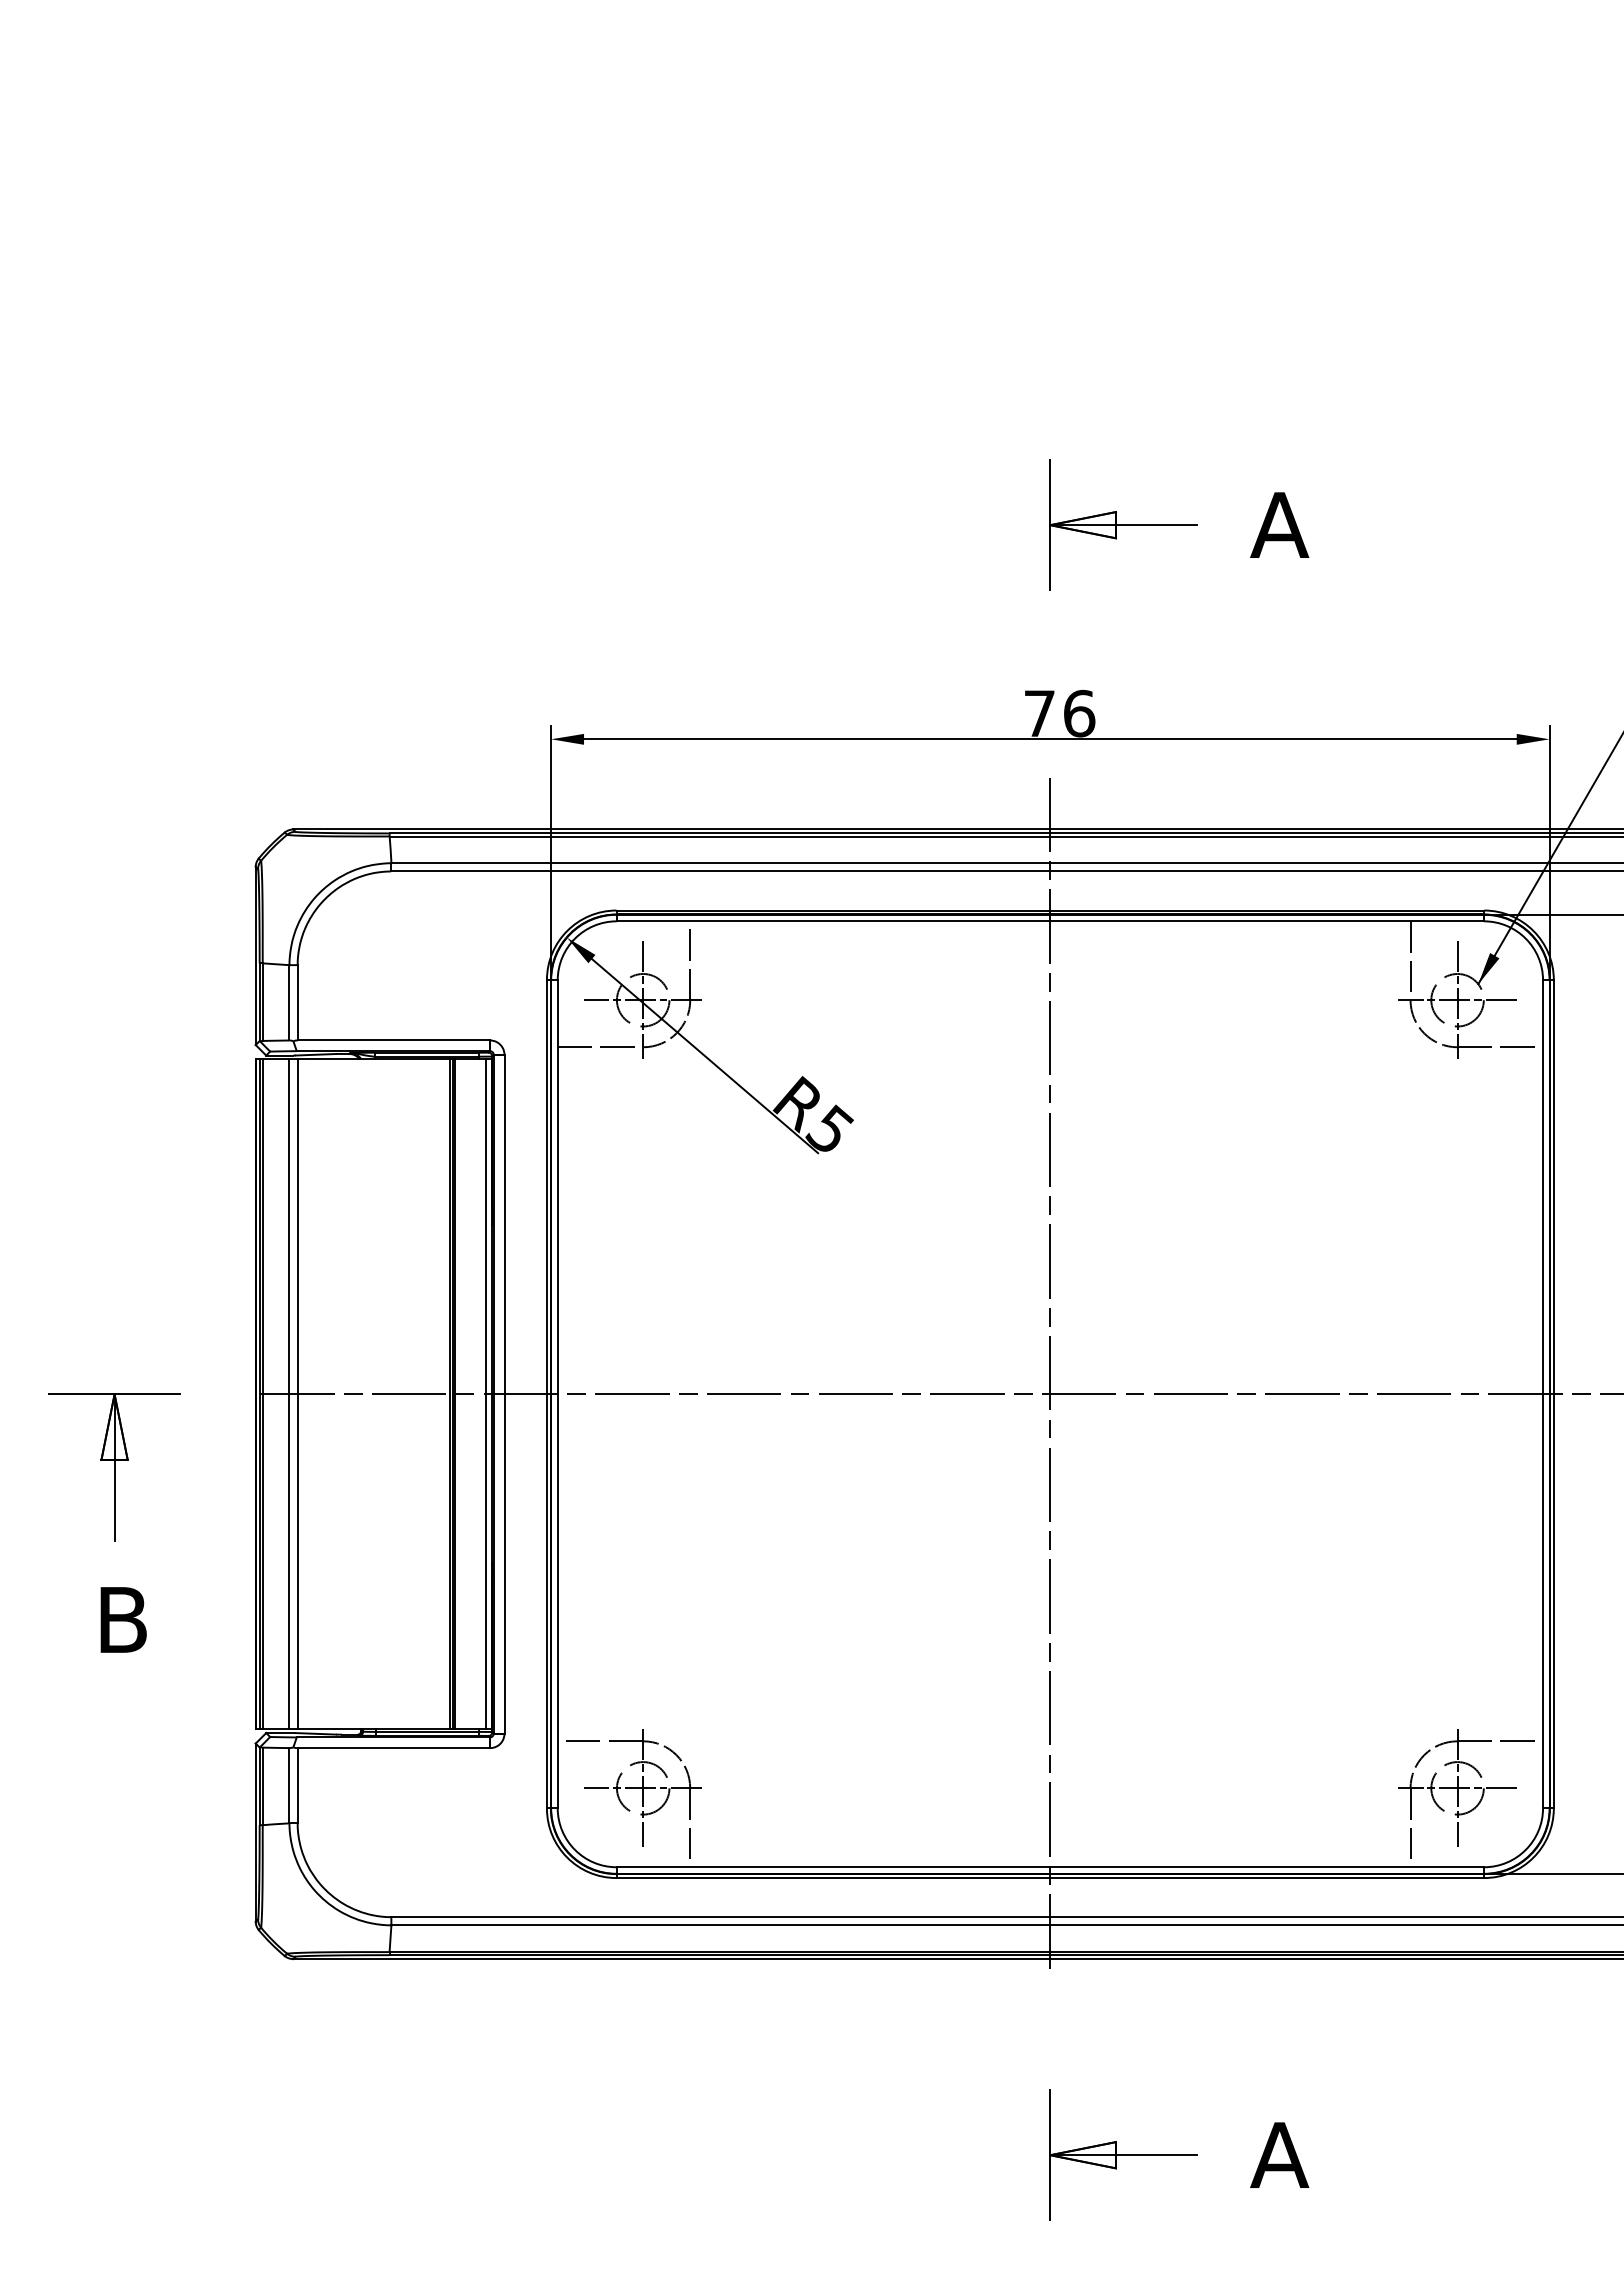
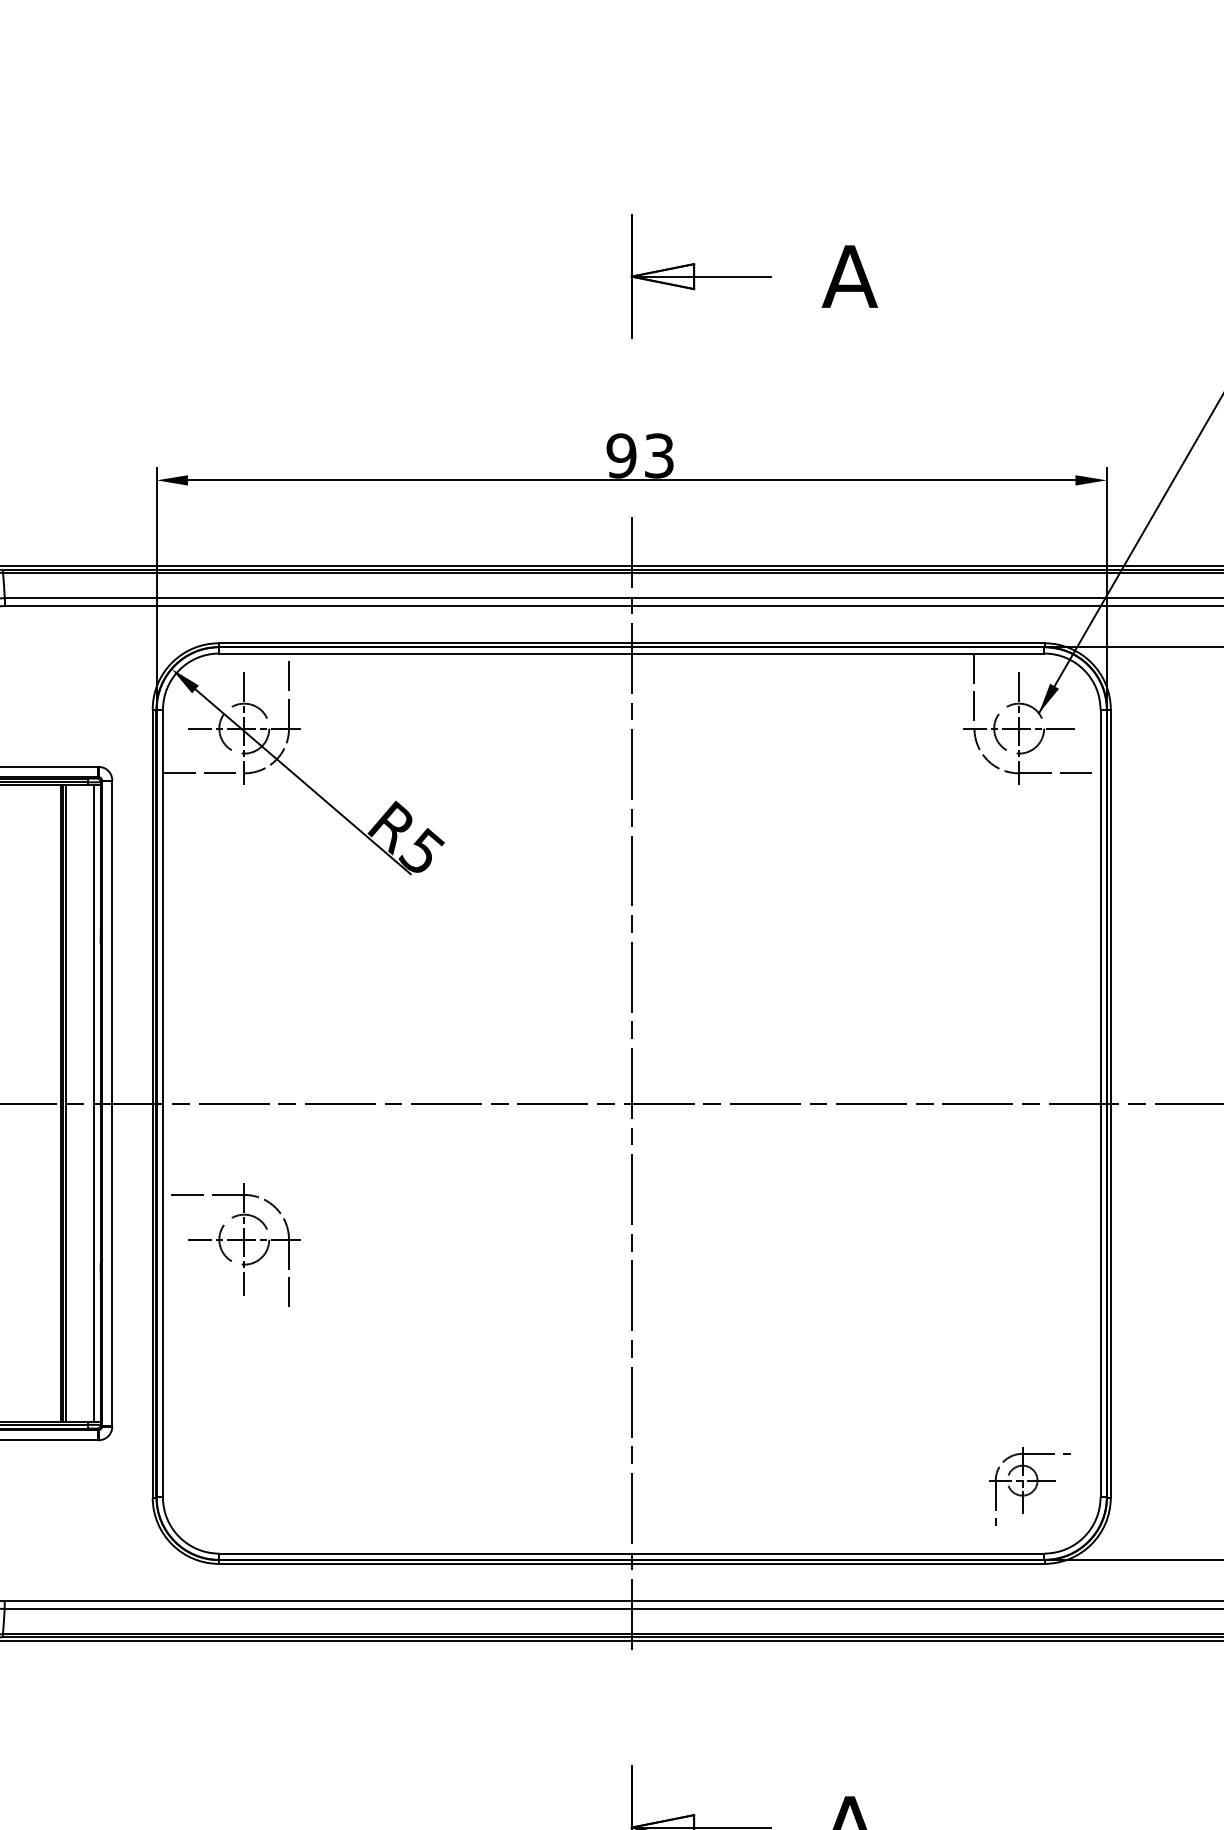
text: (1059, 713) -> (640, 455), 76 -> 93
part: (633, 1793) -> (235, 1244), moved
part: (1466, 1793) -> (1027, 1483), size x0.6

